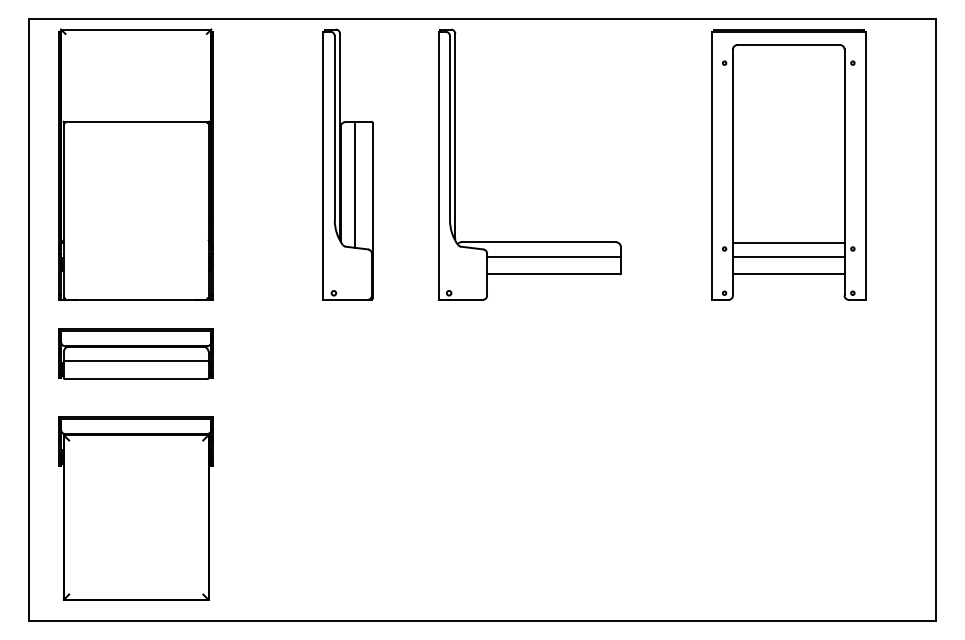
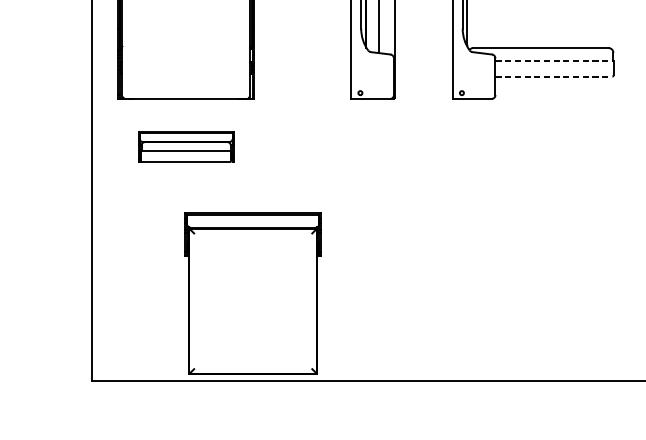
line: (554, 256) -> (554, 60), solid -> dashed
line: (554, 274) -> (554, 76), solid -> dashed
part: (135, 353) -> (185, 146), size x0.7
part: (135, 508) -> (252, 293), moved

